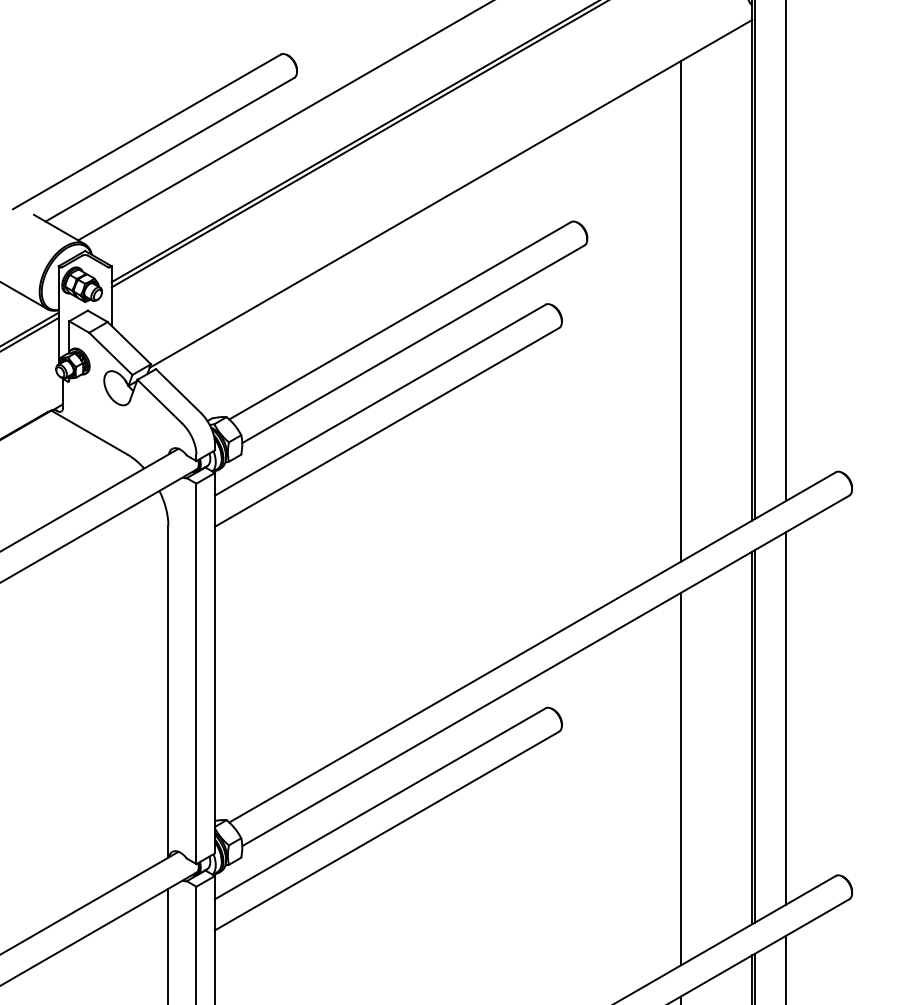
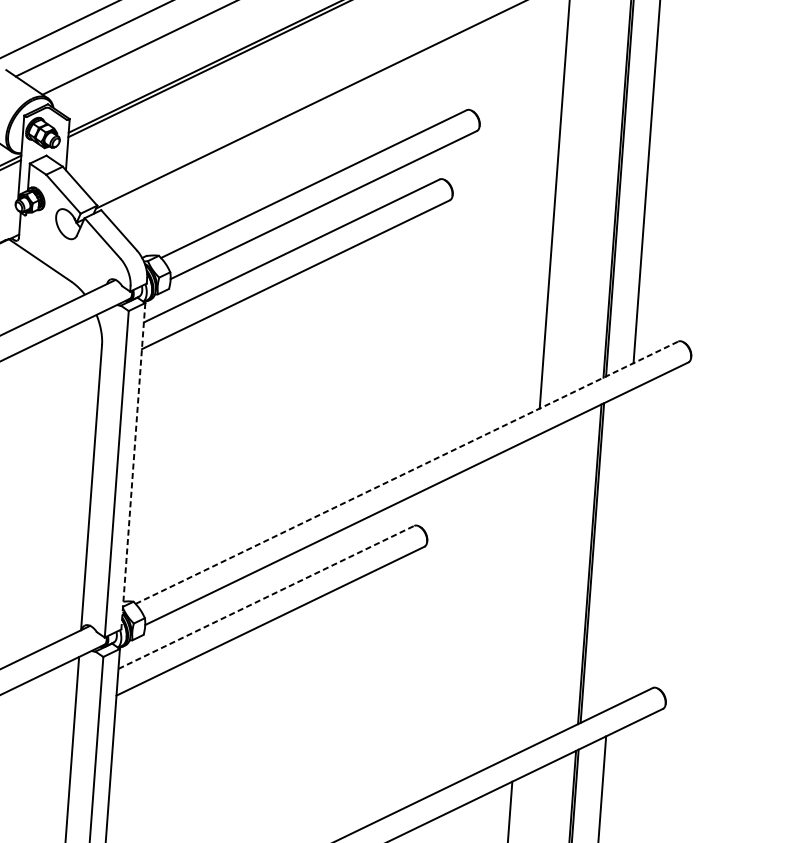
line: (533, 647) -> (407, 472), solid -> dashed
line: (214, 663) -> (132, 466), solid -> dashed
line: (785, 718) -> (619, 549), removed
line: (681, 778) -> (526, 594), removed
line: (380, 803) -> (266, 597), solid -> dashed

